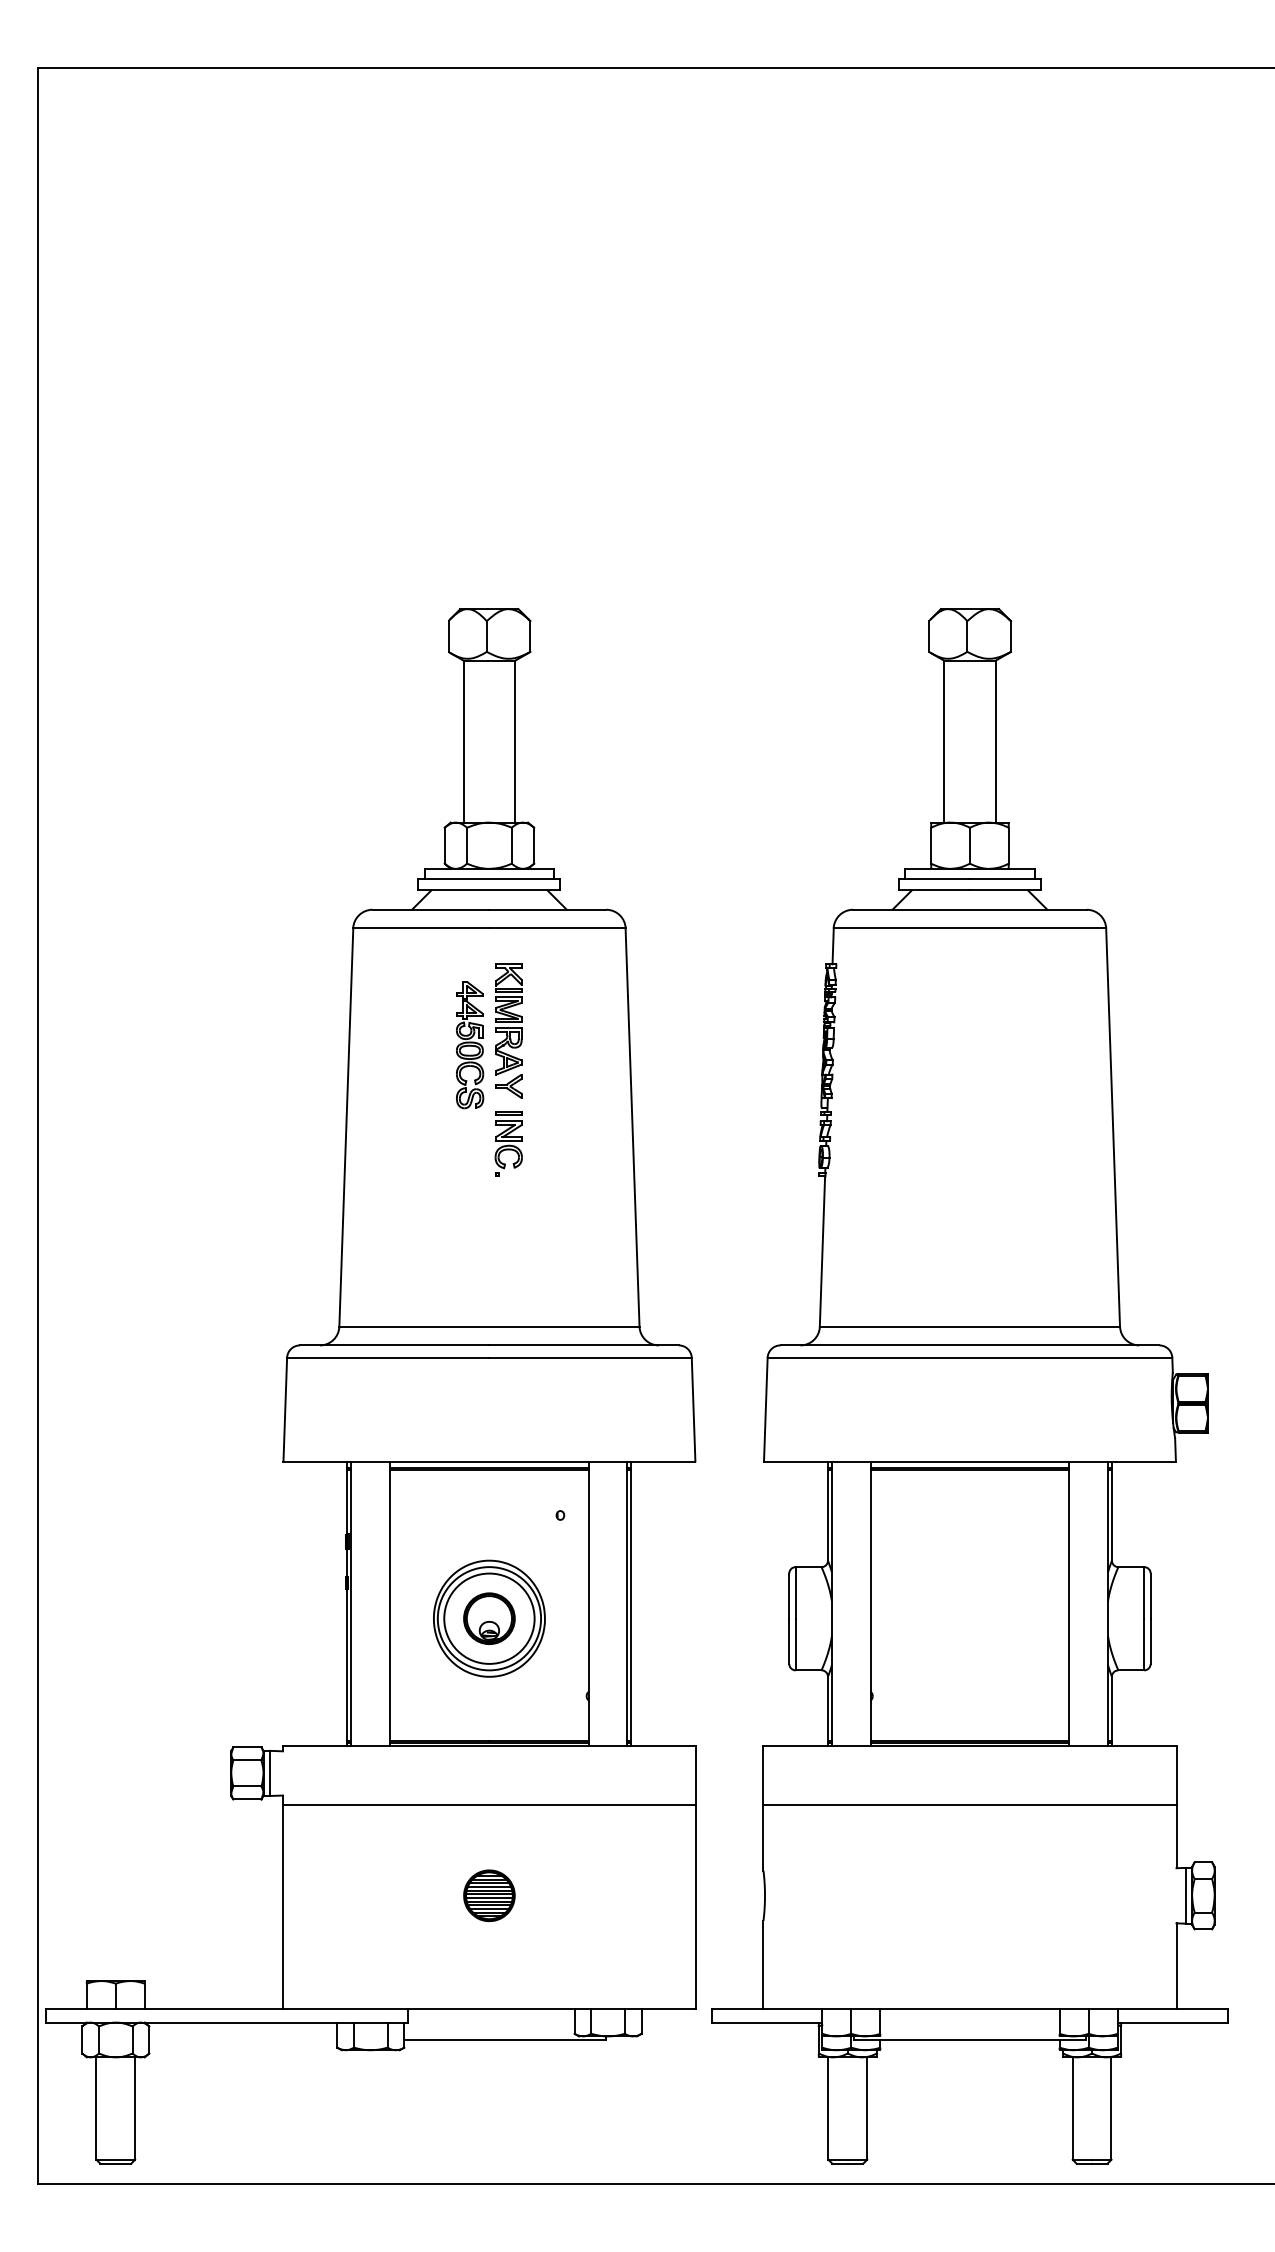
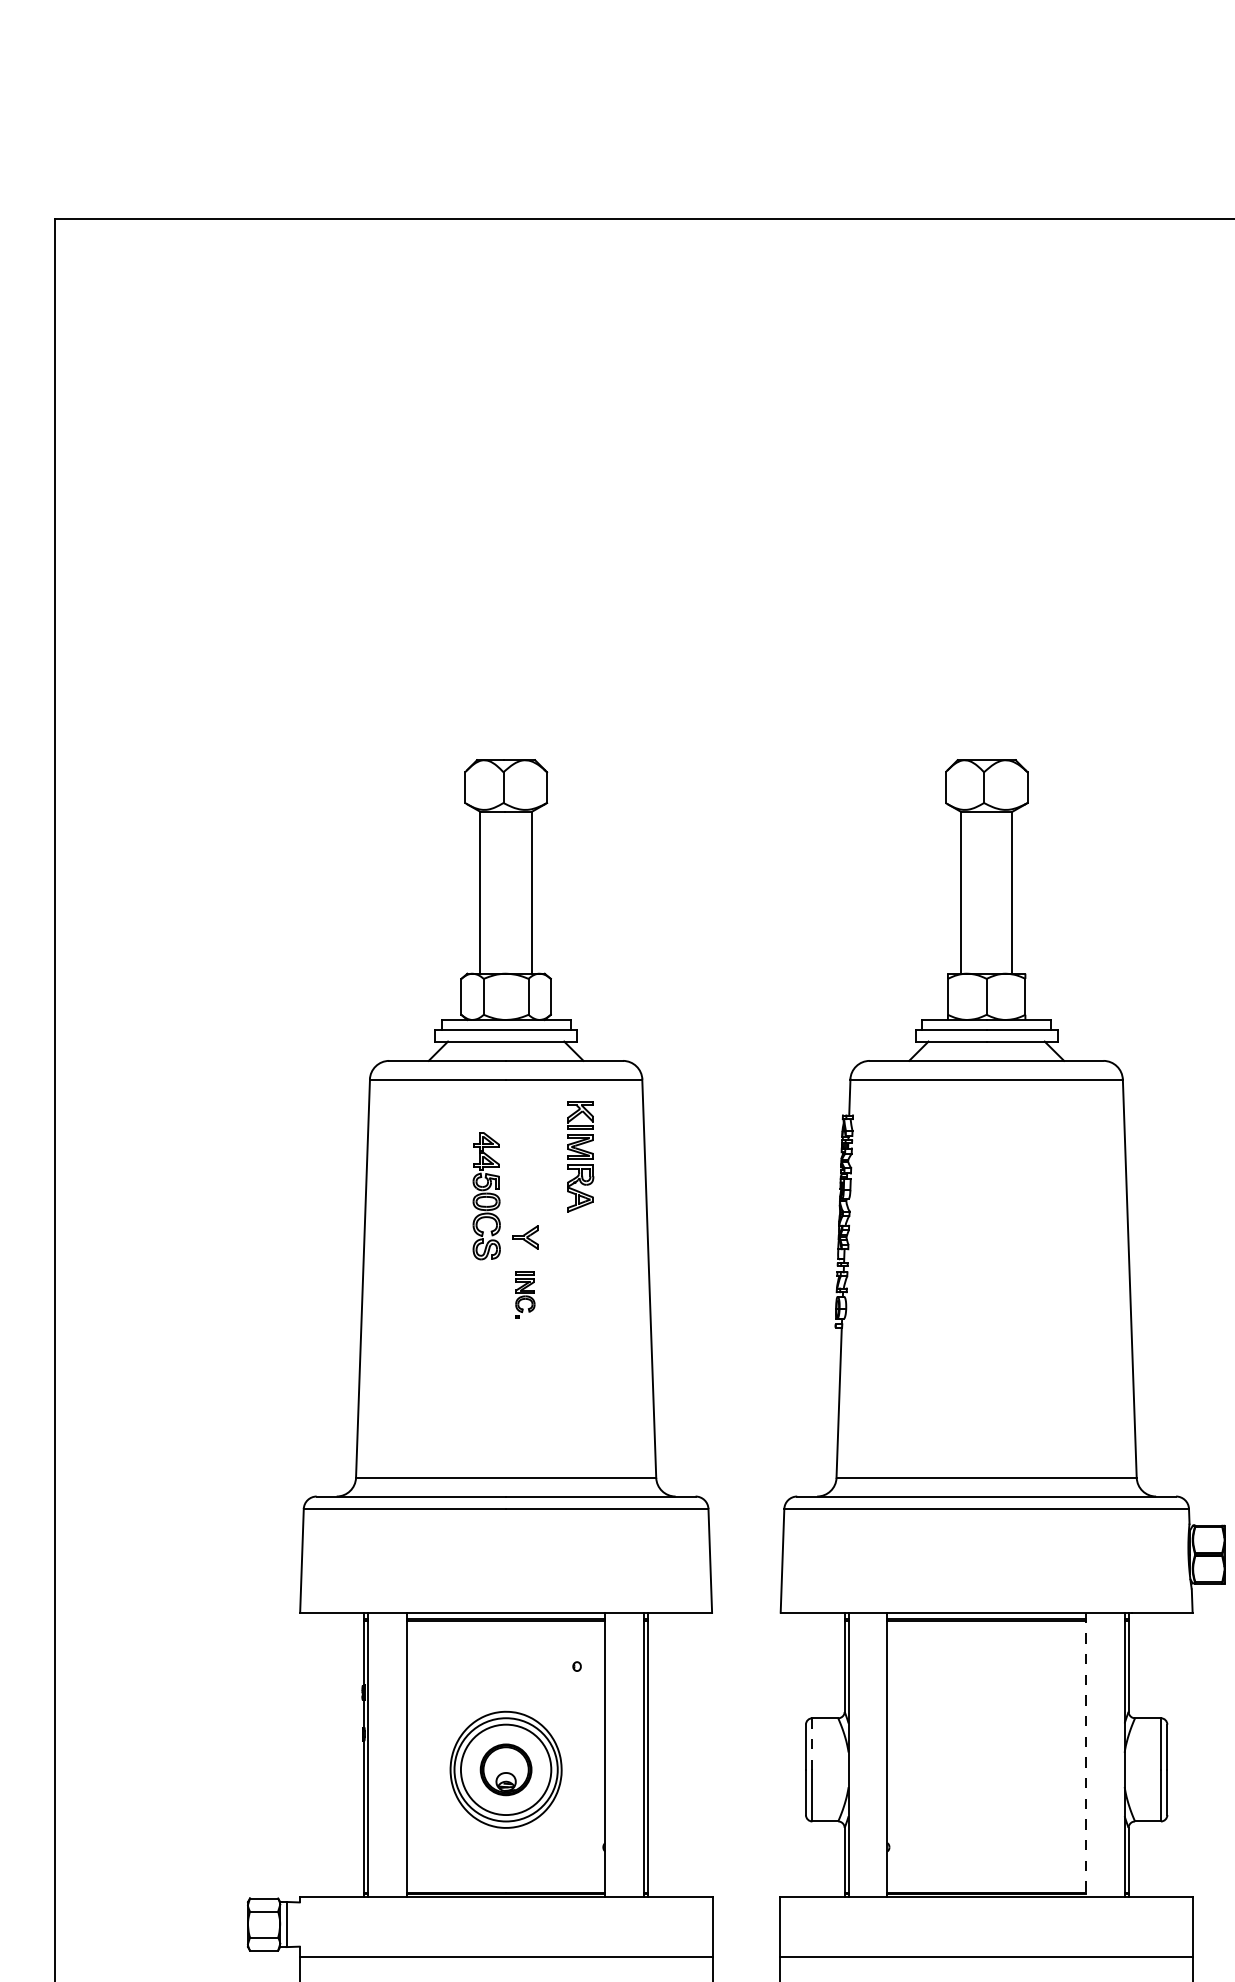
part: (508, 1019) -> (580, 1156), moved
part: (508, 1143) -> (525, 1294), size x0.7
line: (795, 1592) -> (812, 1743), solid -> dashed
line: (1069, 1604) -> (1086, 1755), solid -> dashed

